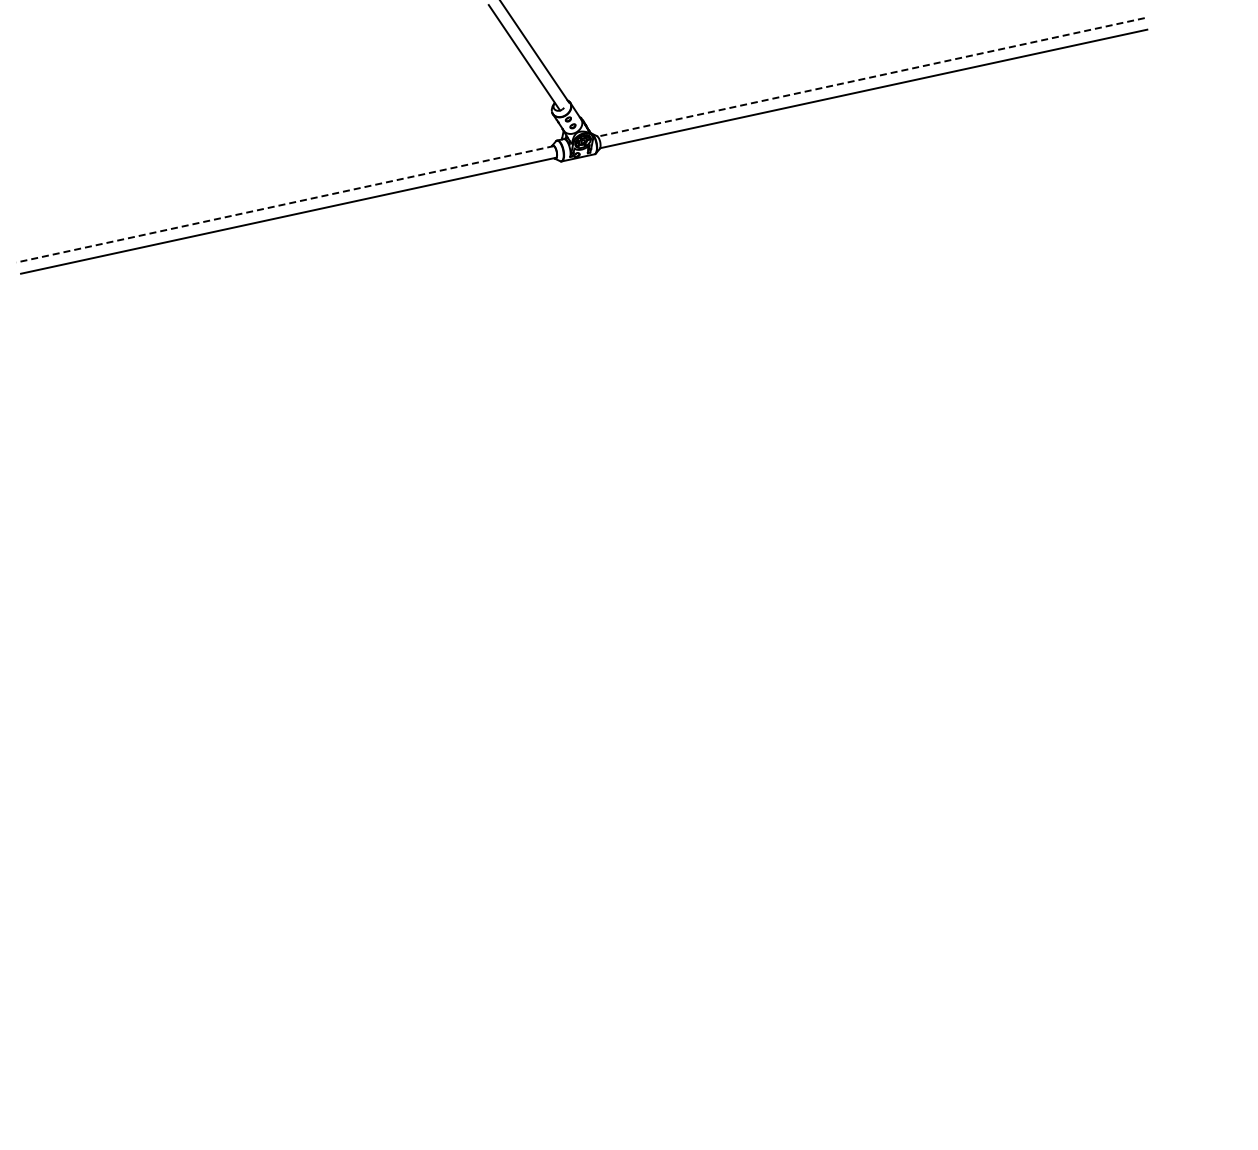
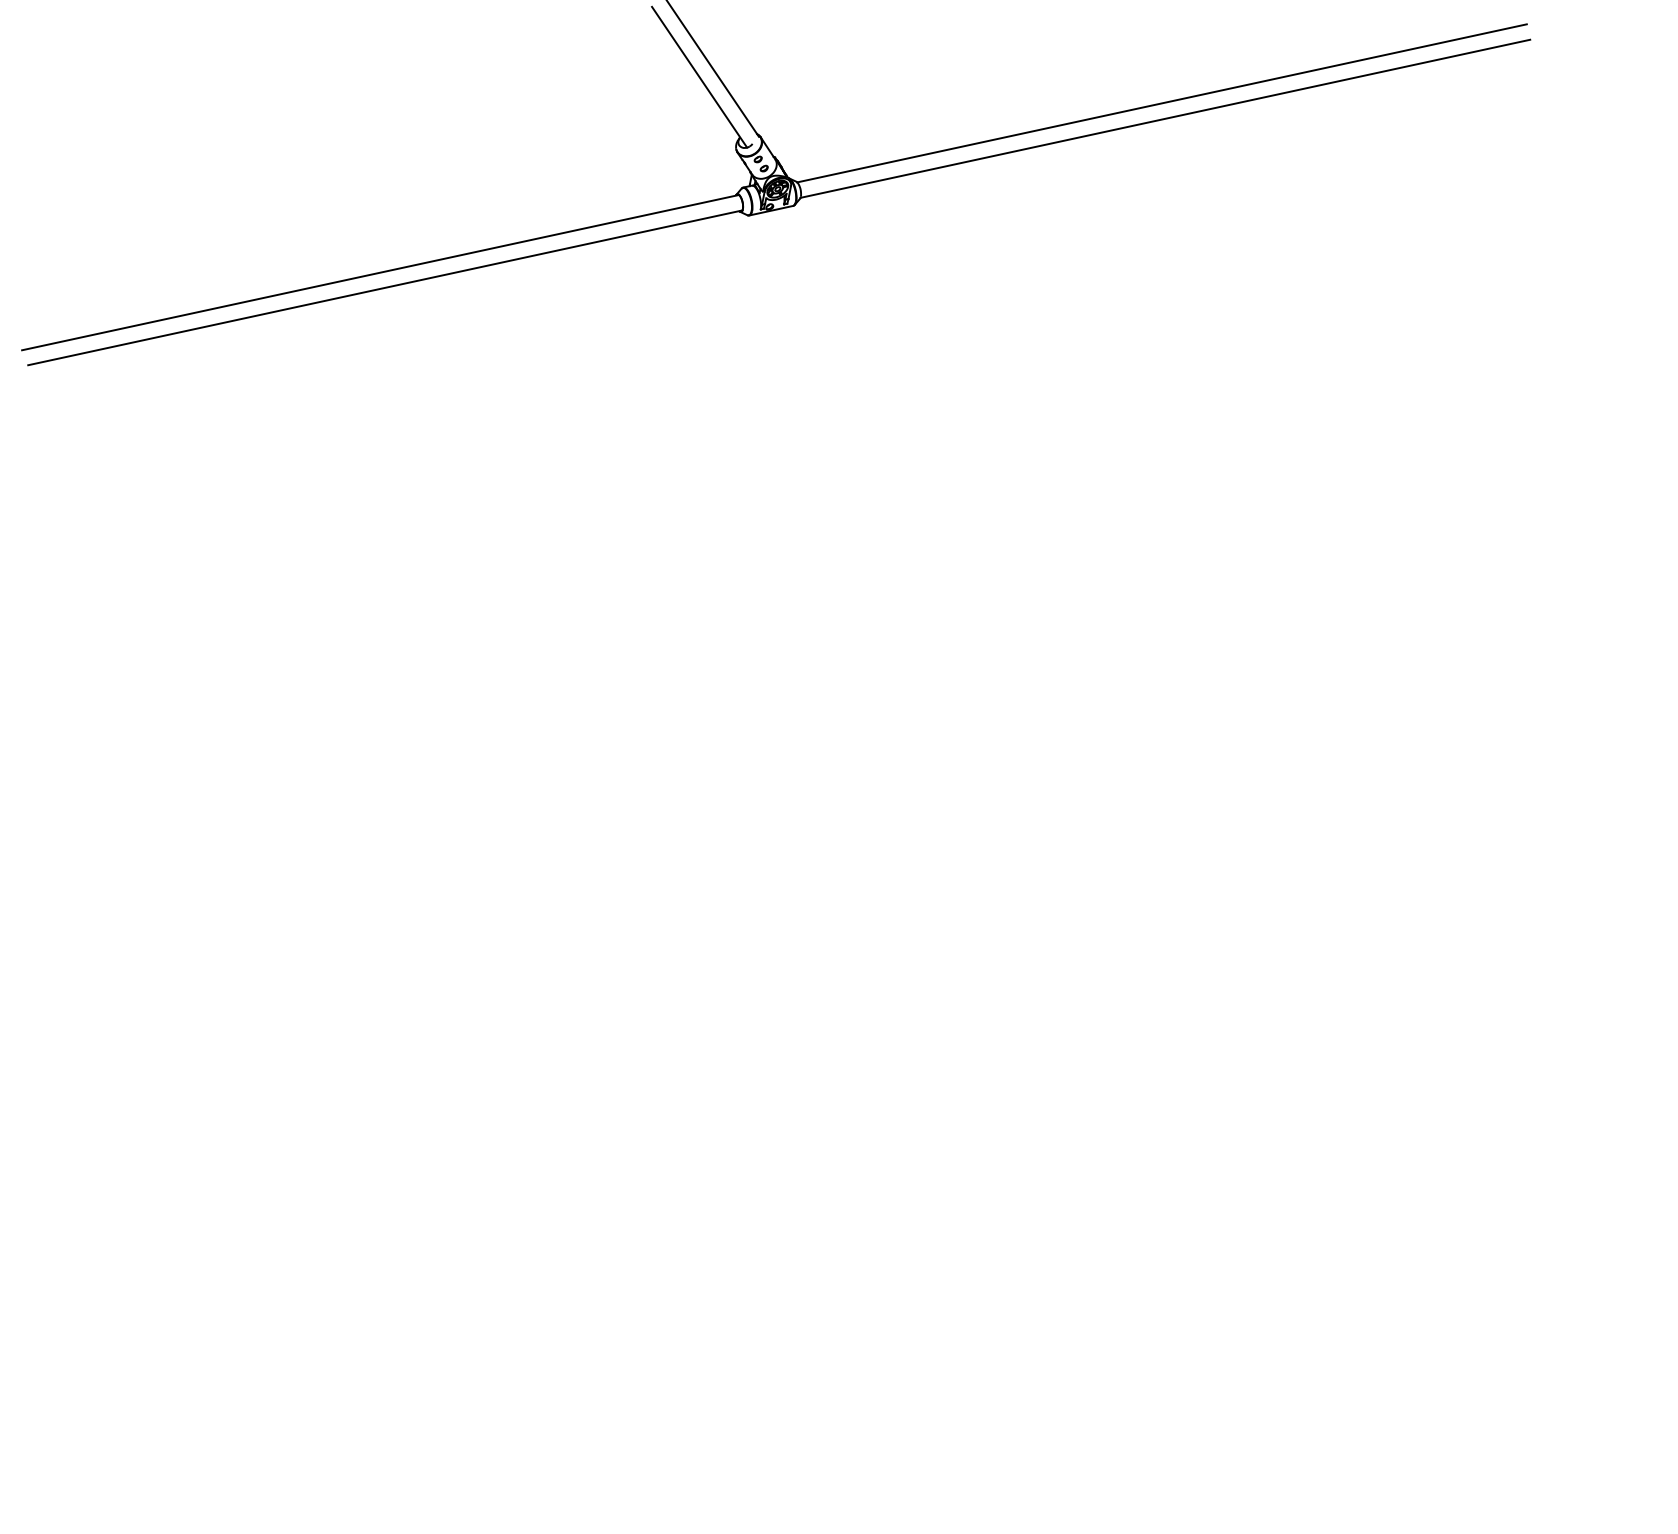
line: (871, 77) -> (1162, 103), dashed -> solid
line: (284, 204) -> (379, 272), dashed -> solid

